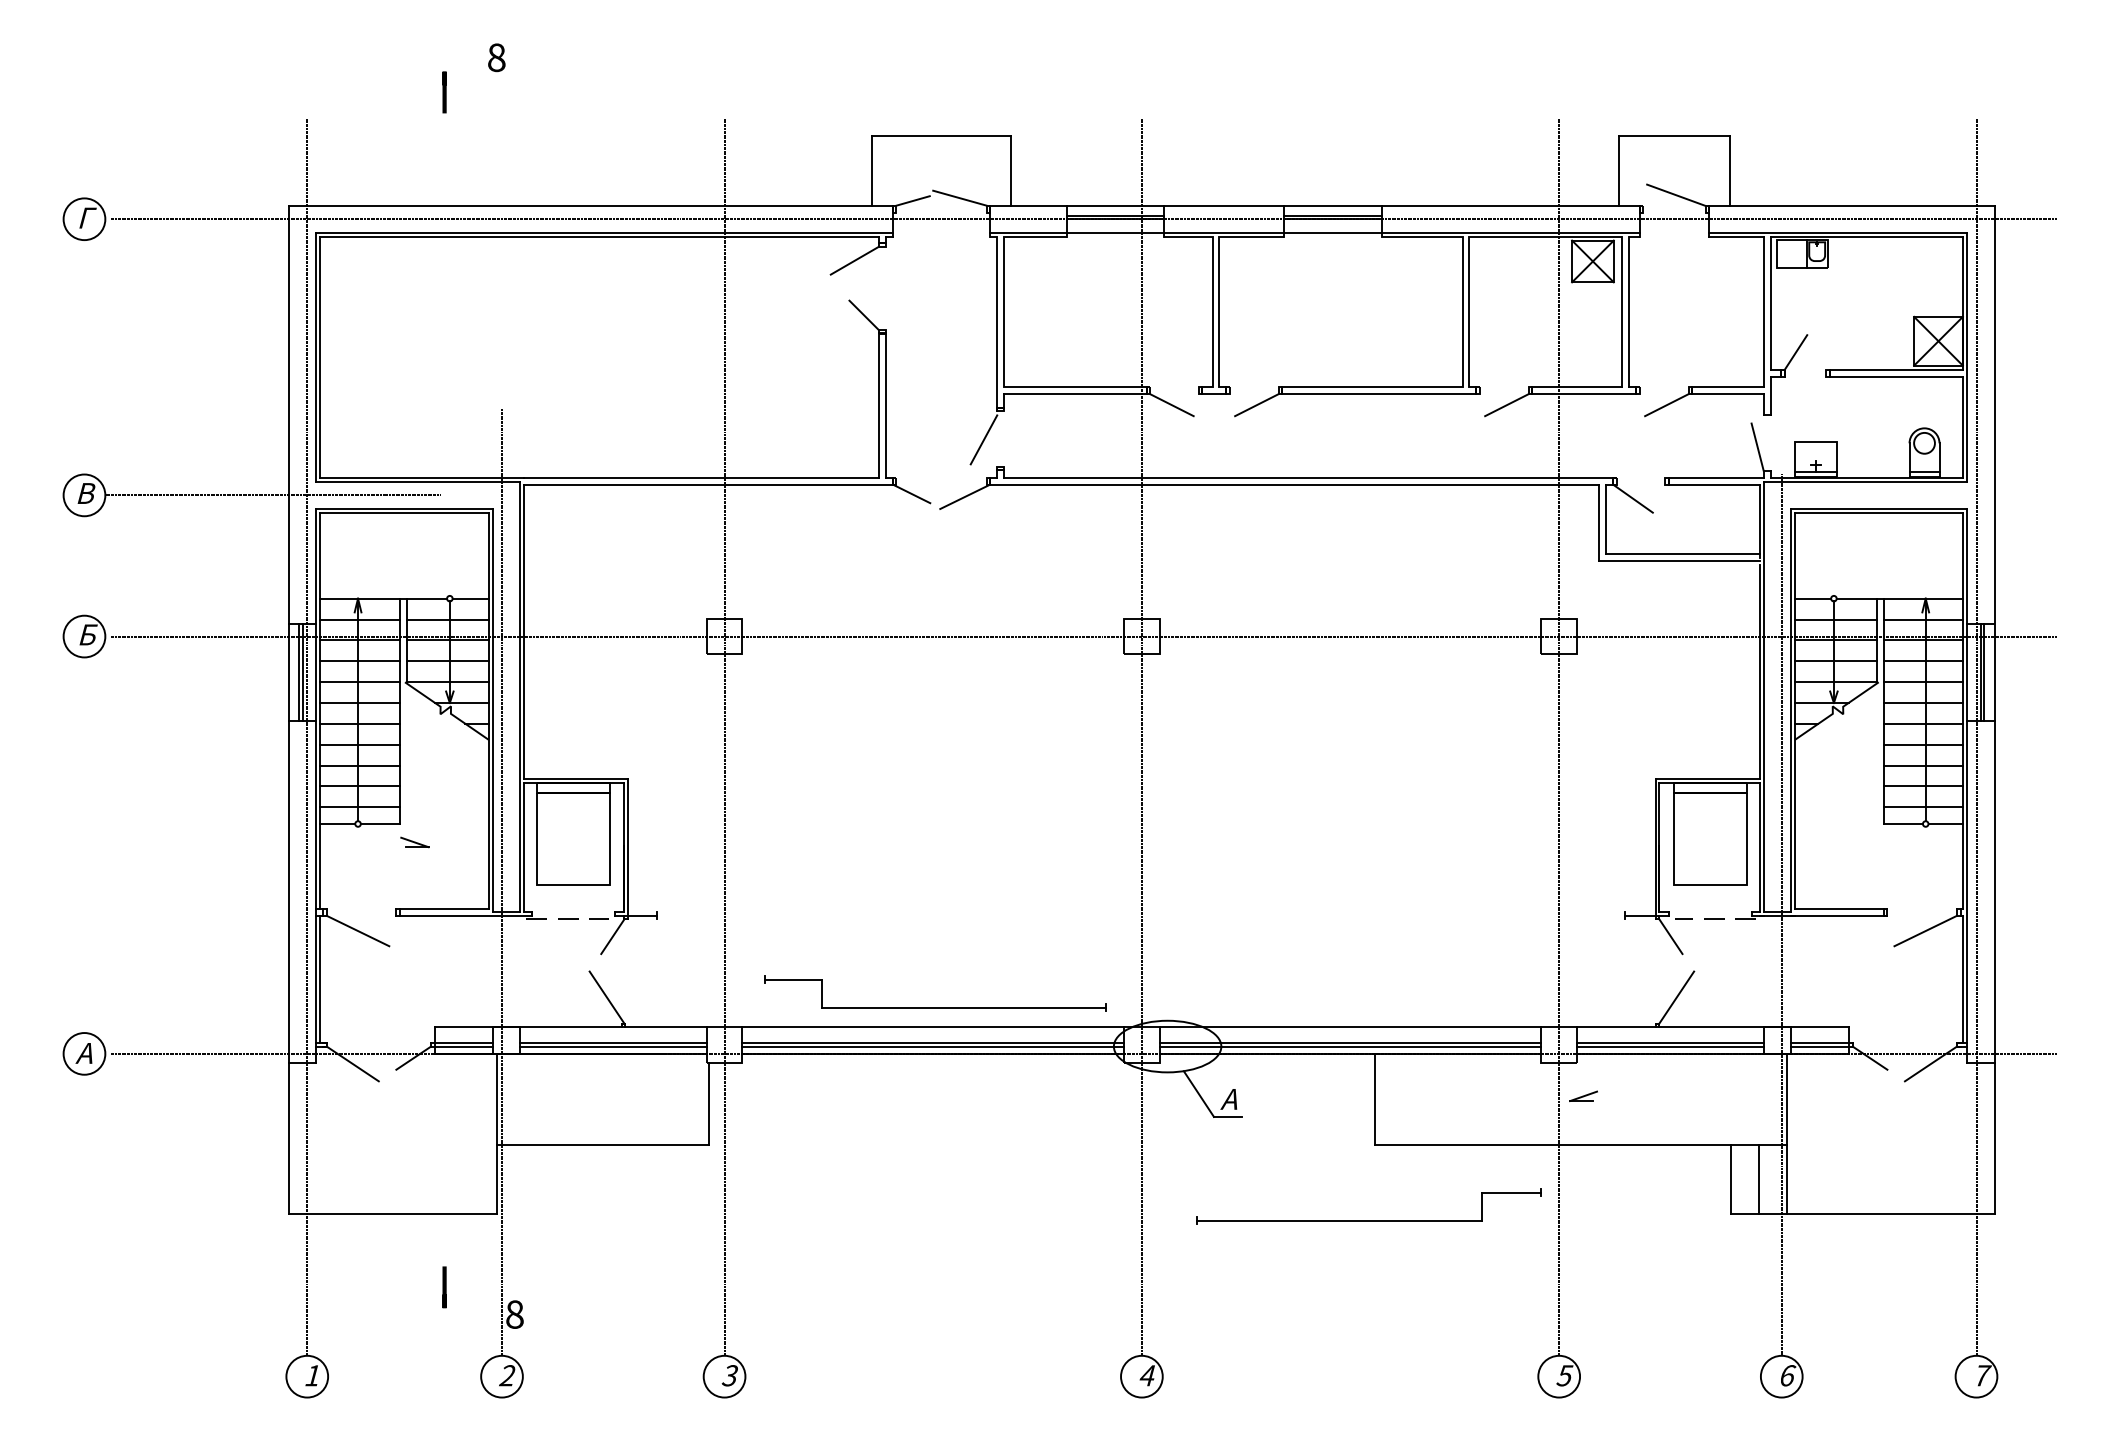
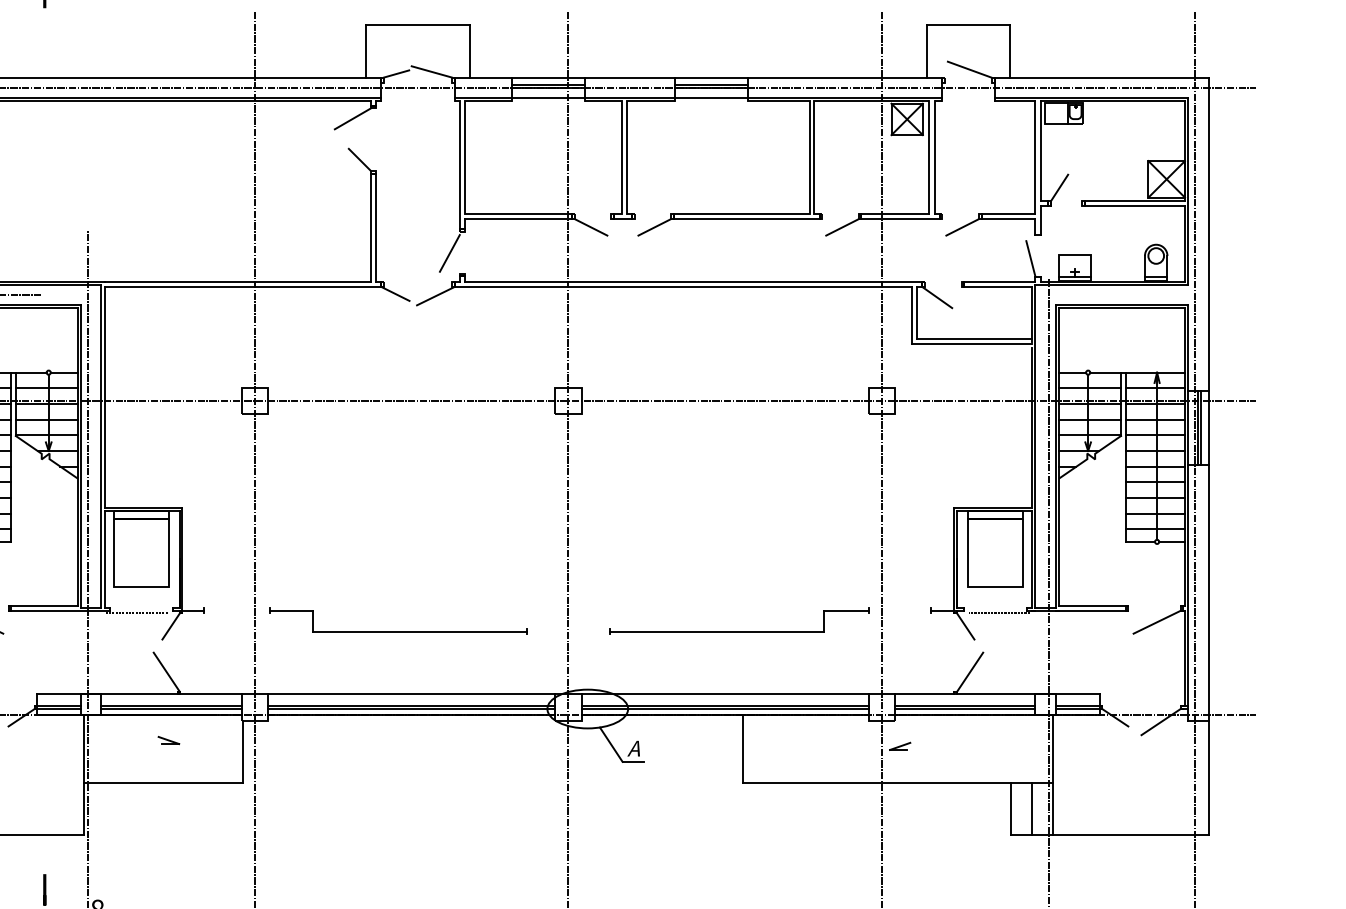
part: (414, 842) -> (168, 740), moved
part: (935, 1007) -> (398, 631), moved
part: (1368, 1220) -> (738, 631), moved

